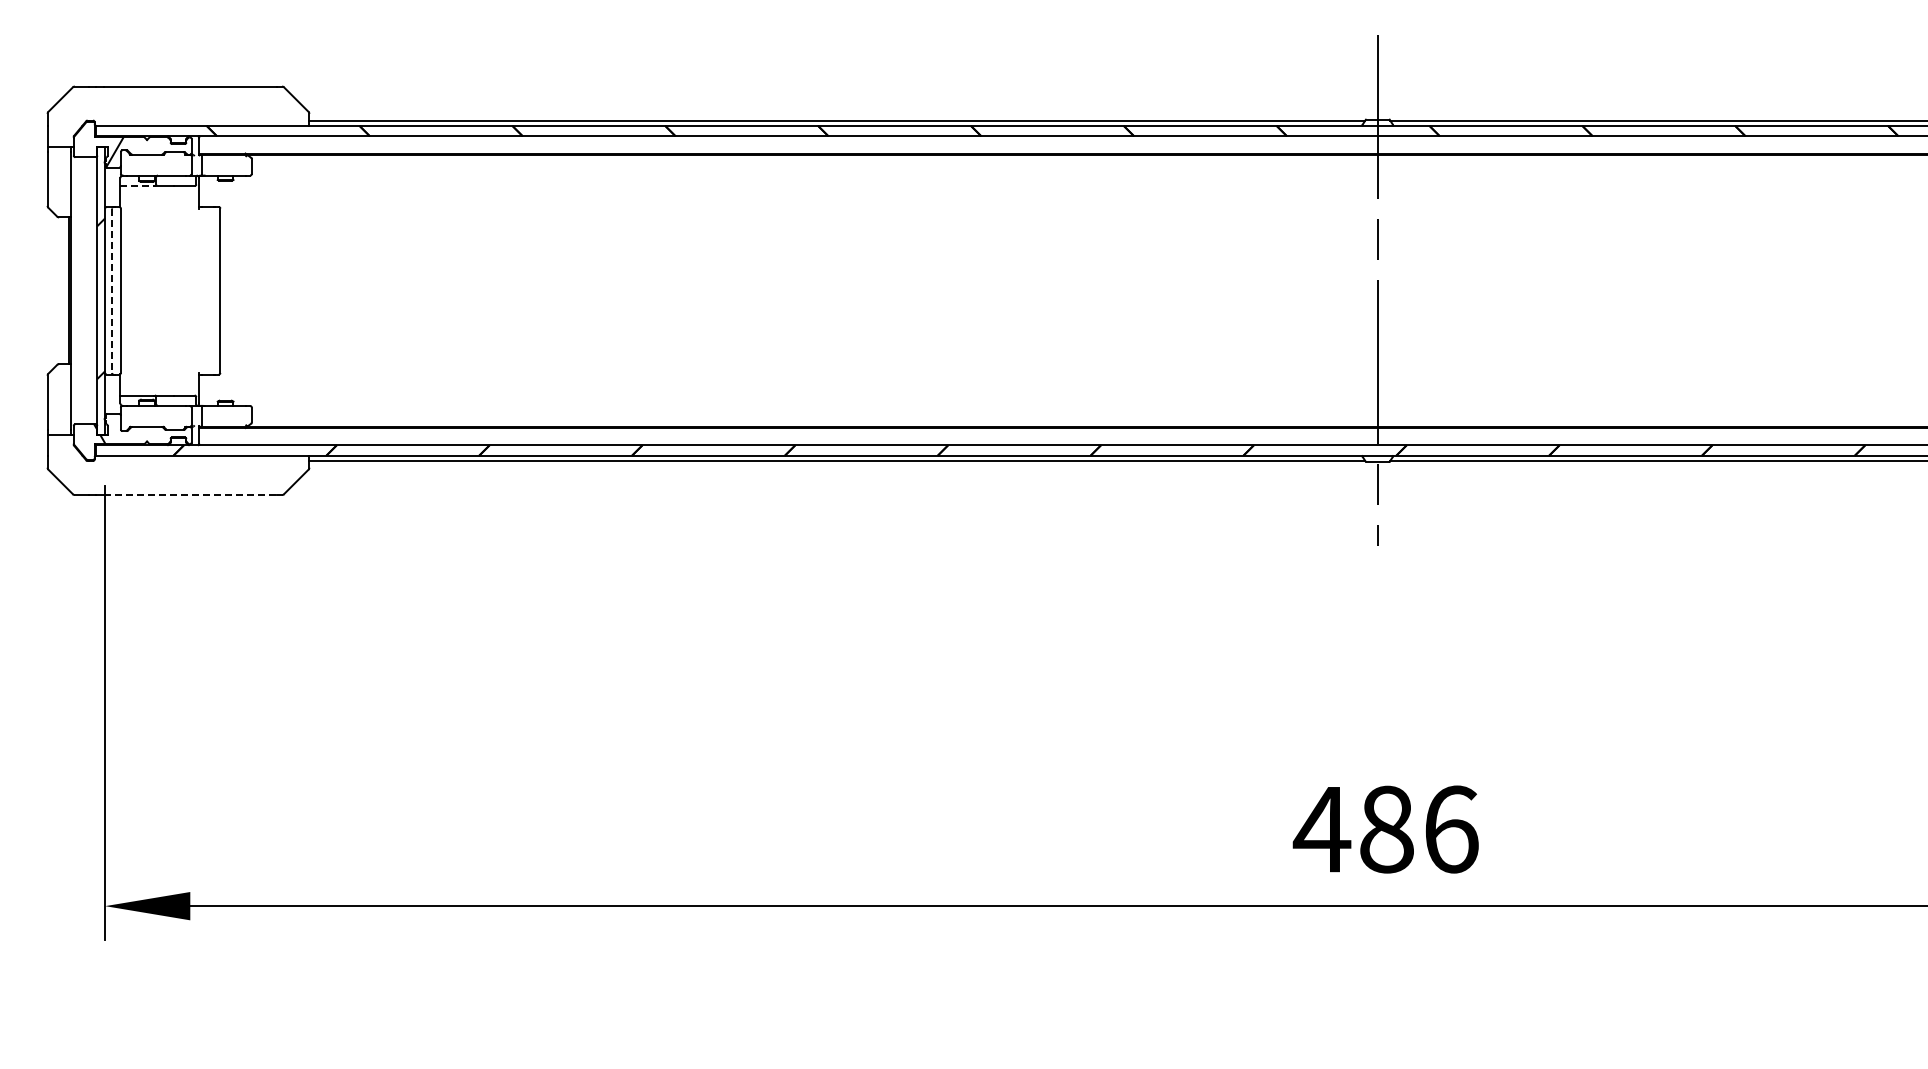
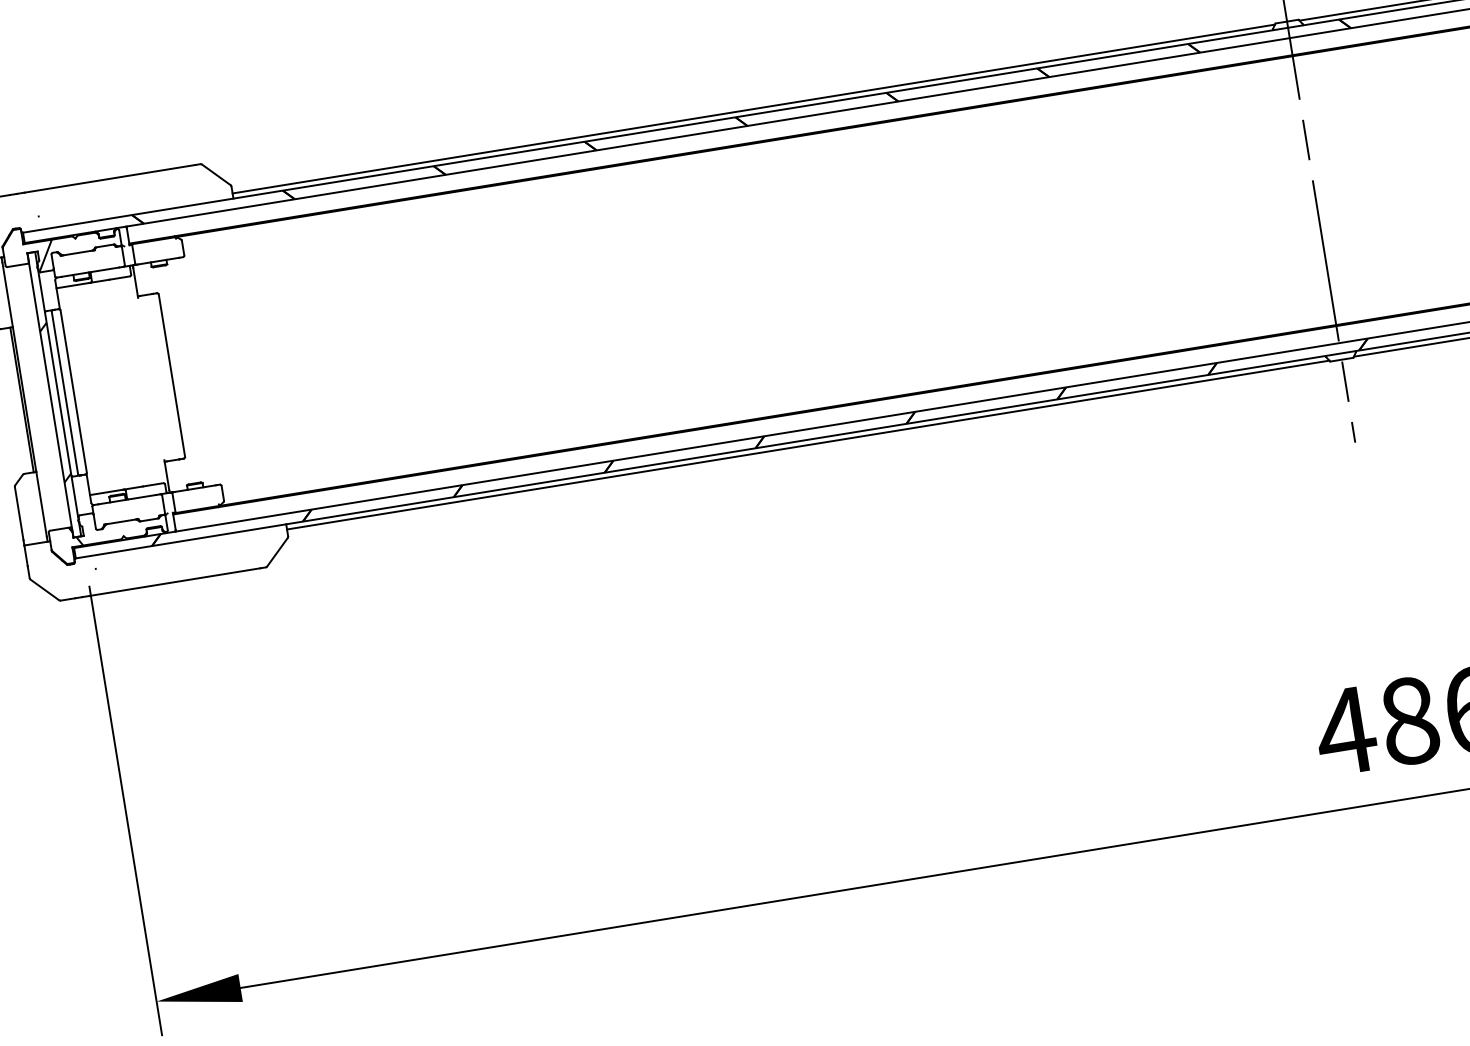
line: (137, 186) -> (73, 286), dashed -> solid
line: (111, 291) -> (64, 393), dashed -> solid
line: (191, 495) -> (176, 582), dashed -> solid

